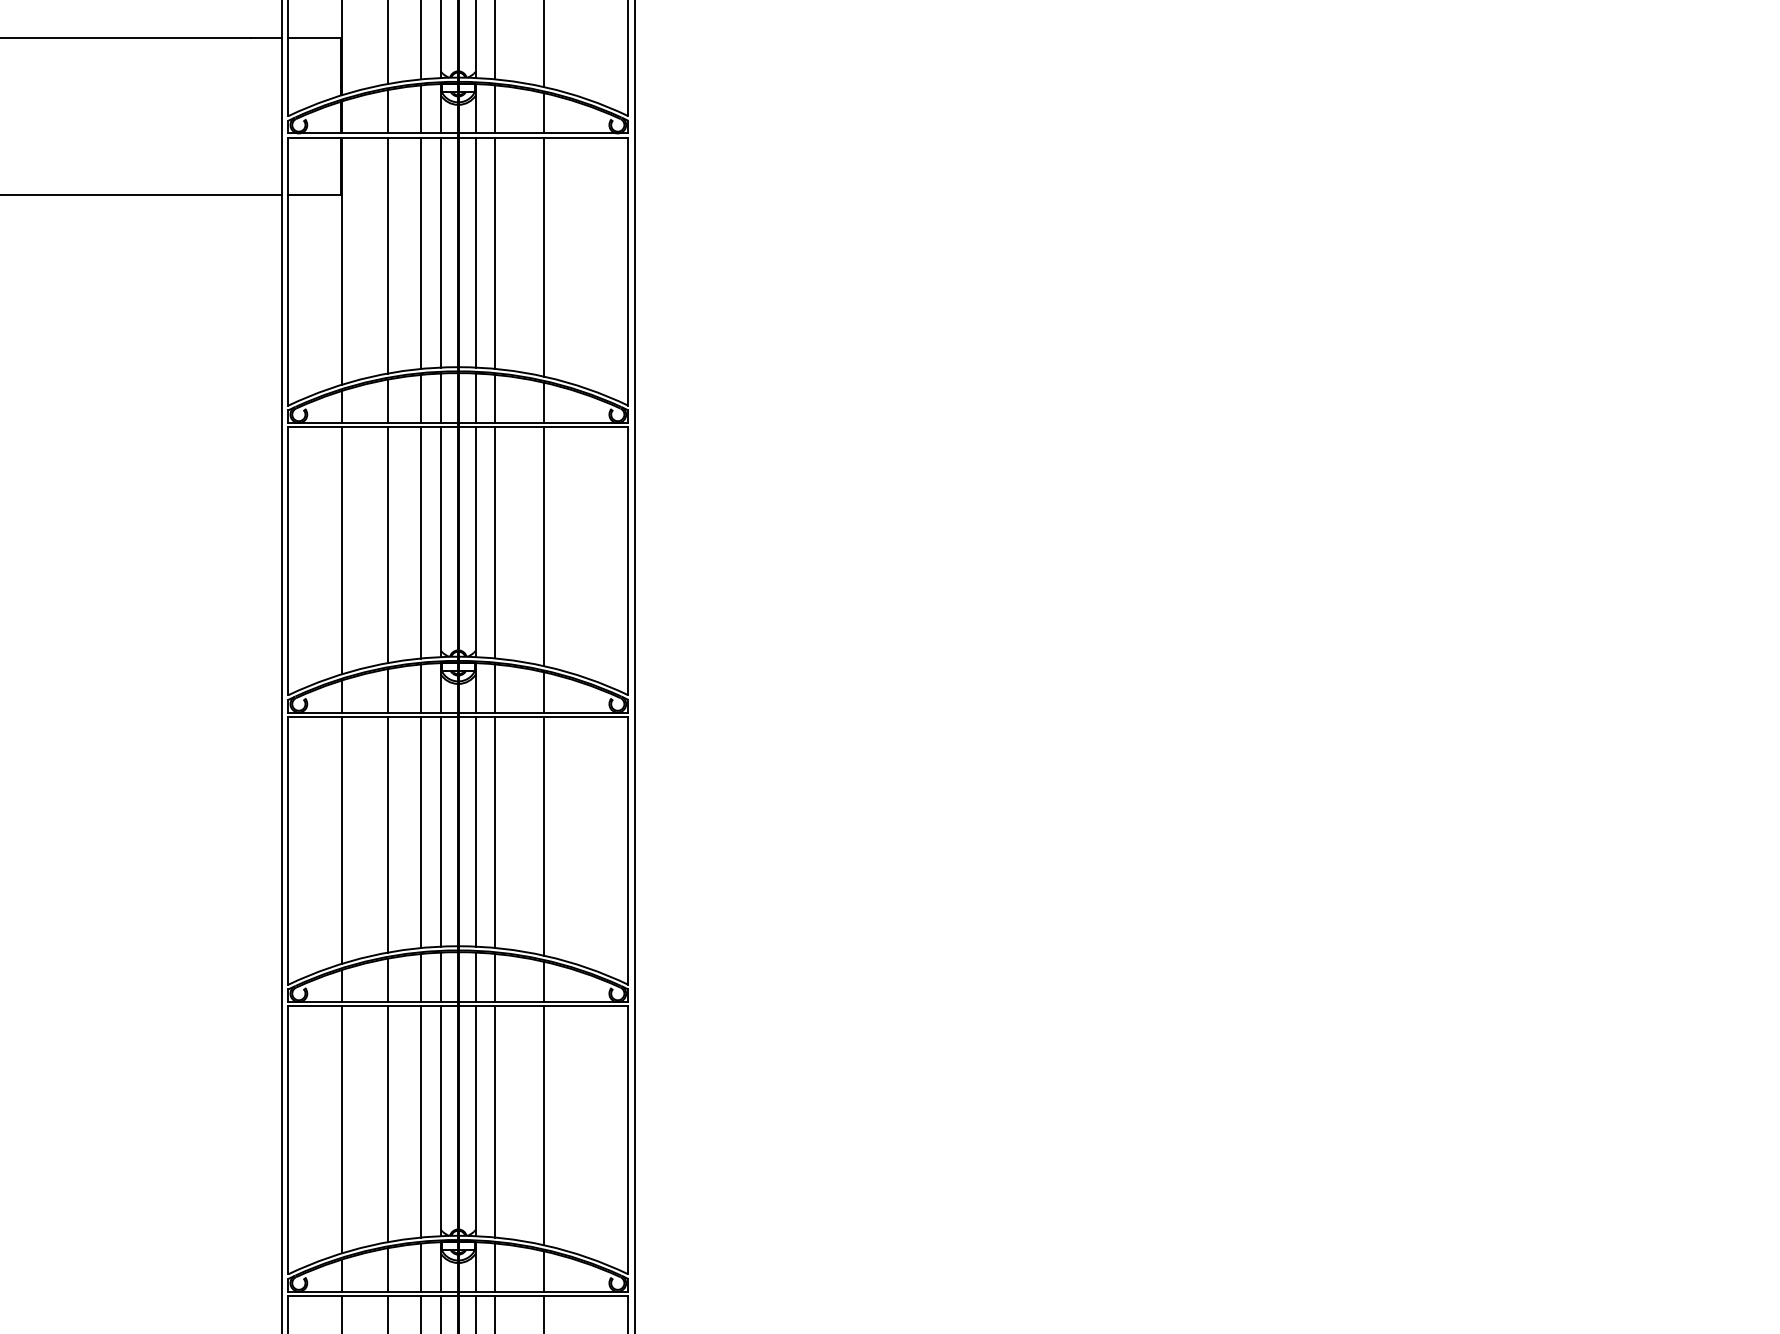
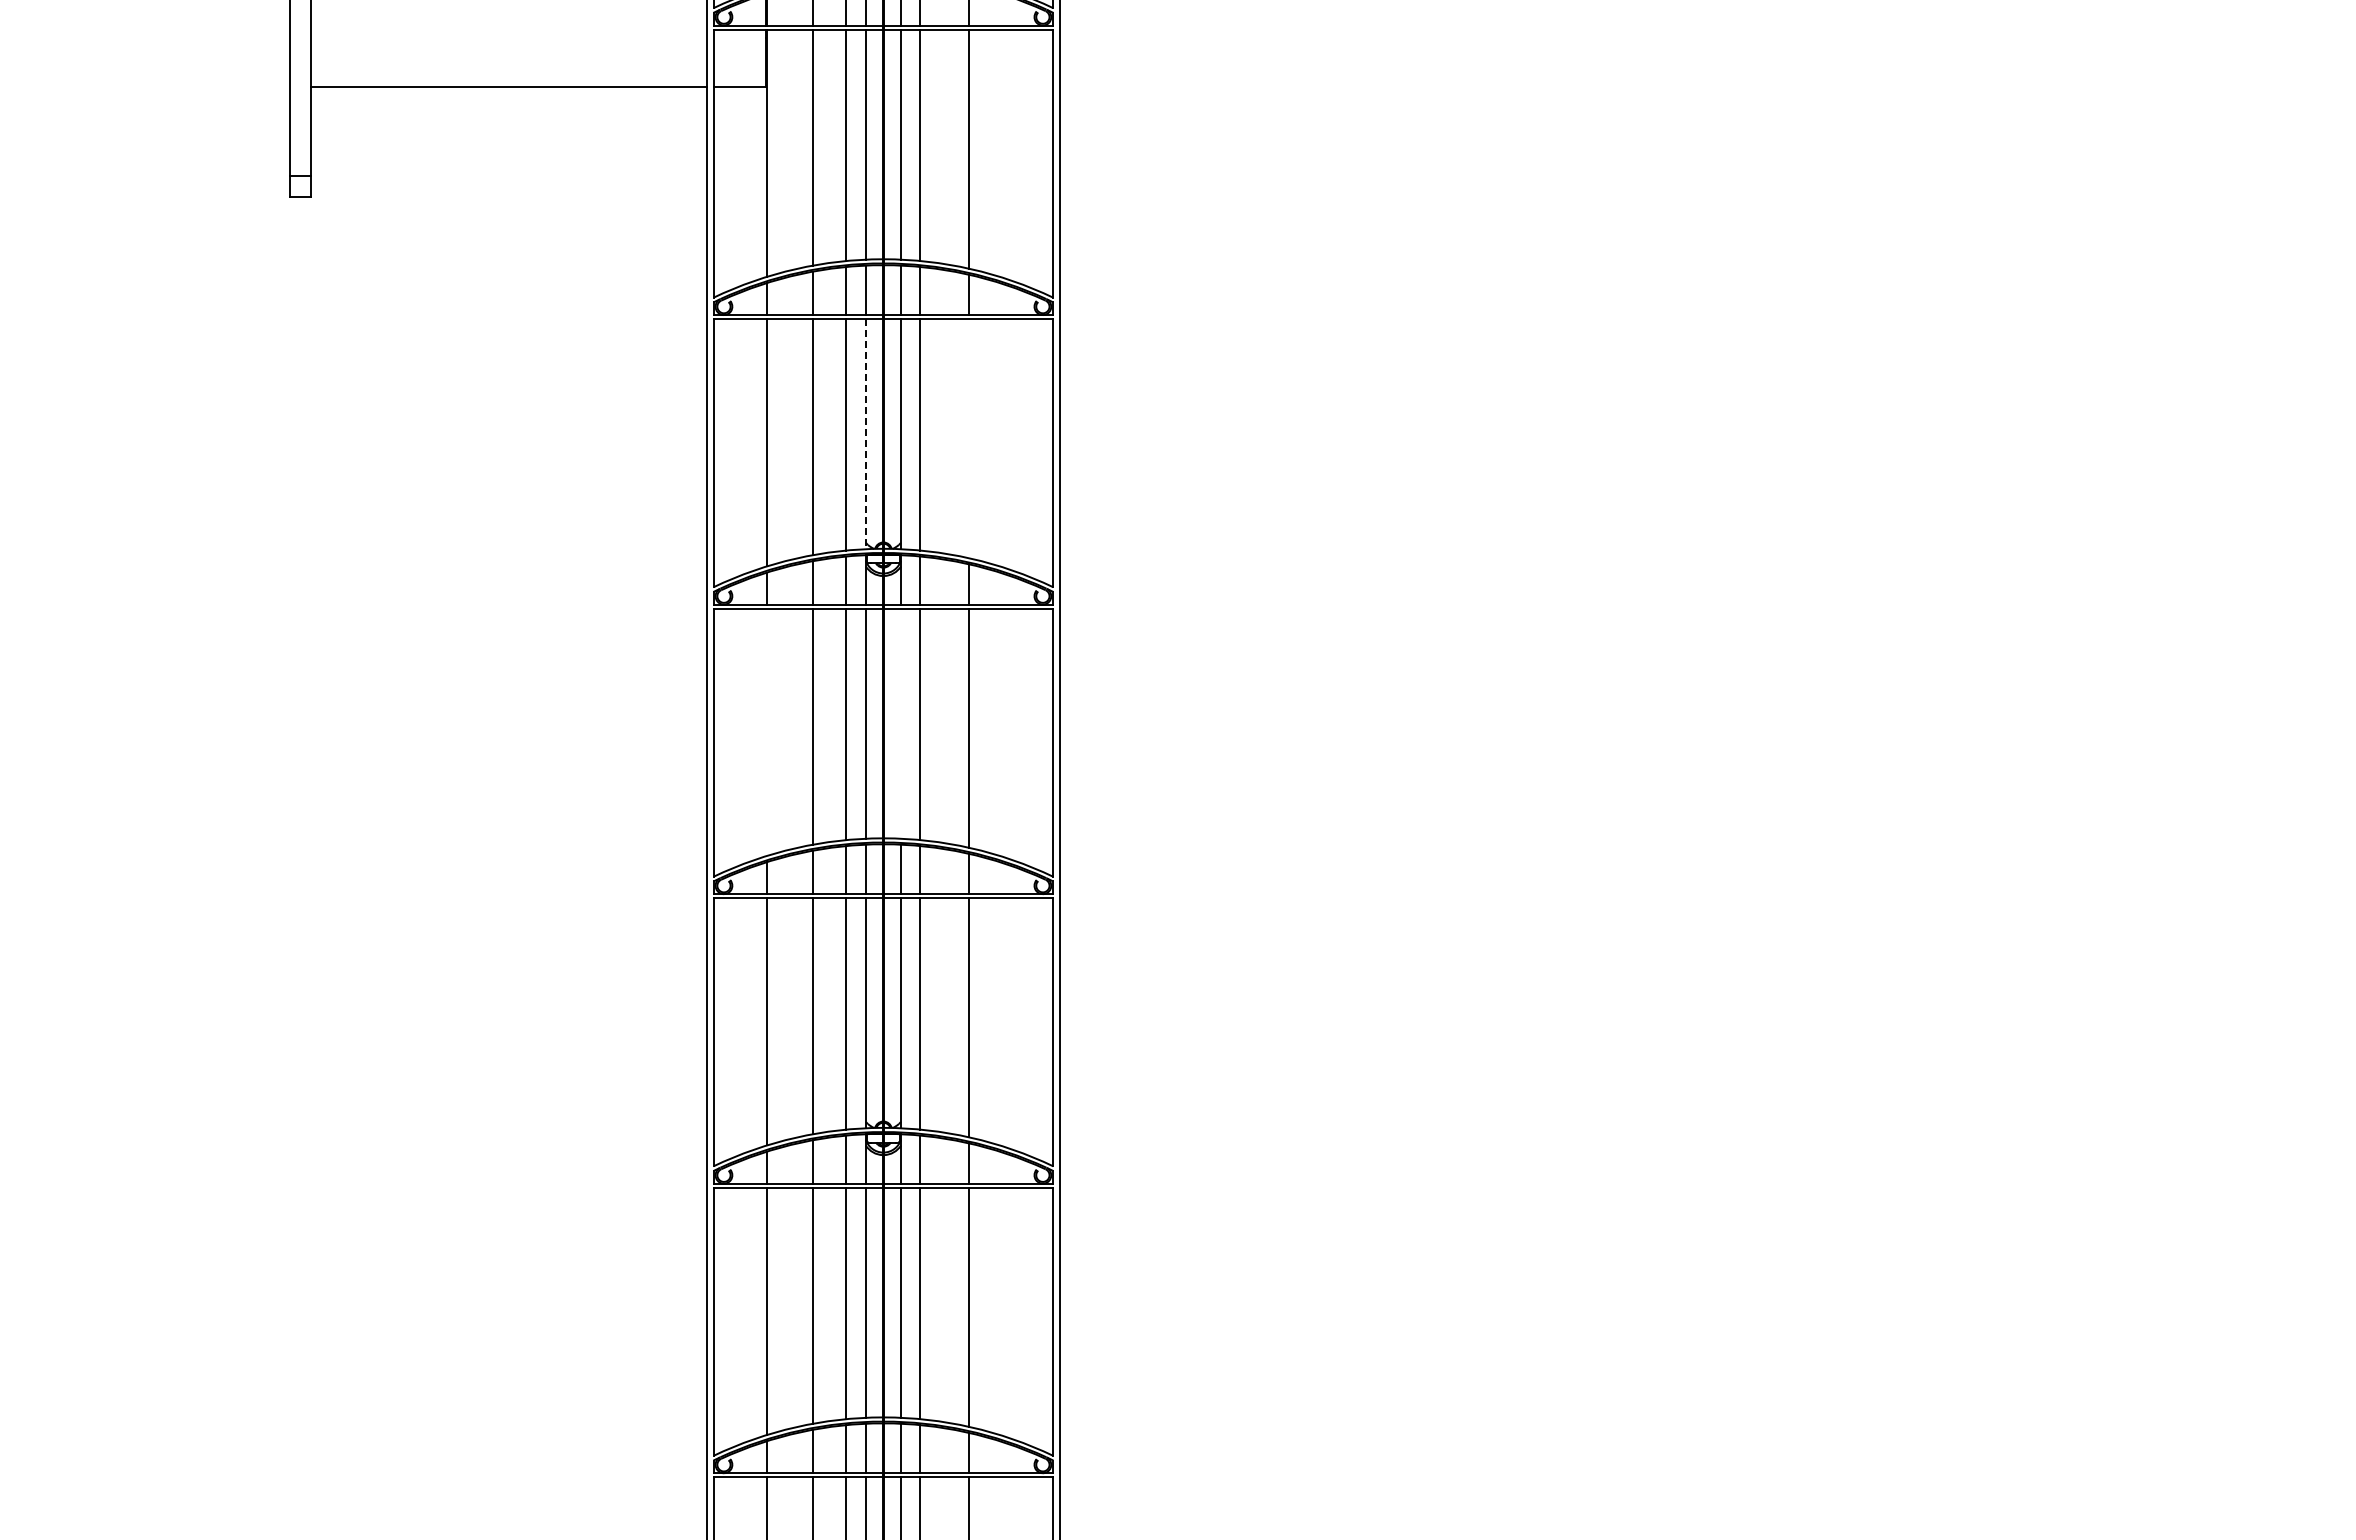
line: (440, 542) -> (865, 434), solid -> dashed
line: (544, 546) -> (969, 438), removed
line: (476, 831) -> (901, 723), removed
line: (342, 839) -> (767, 731), removed

